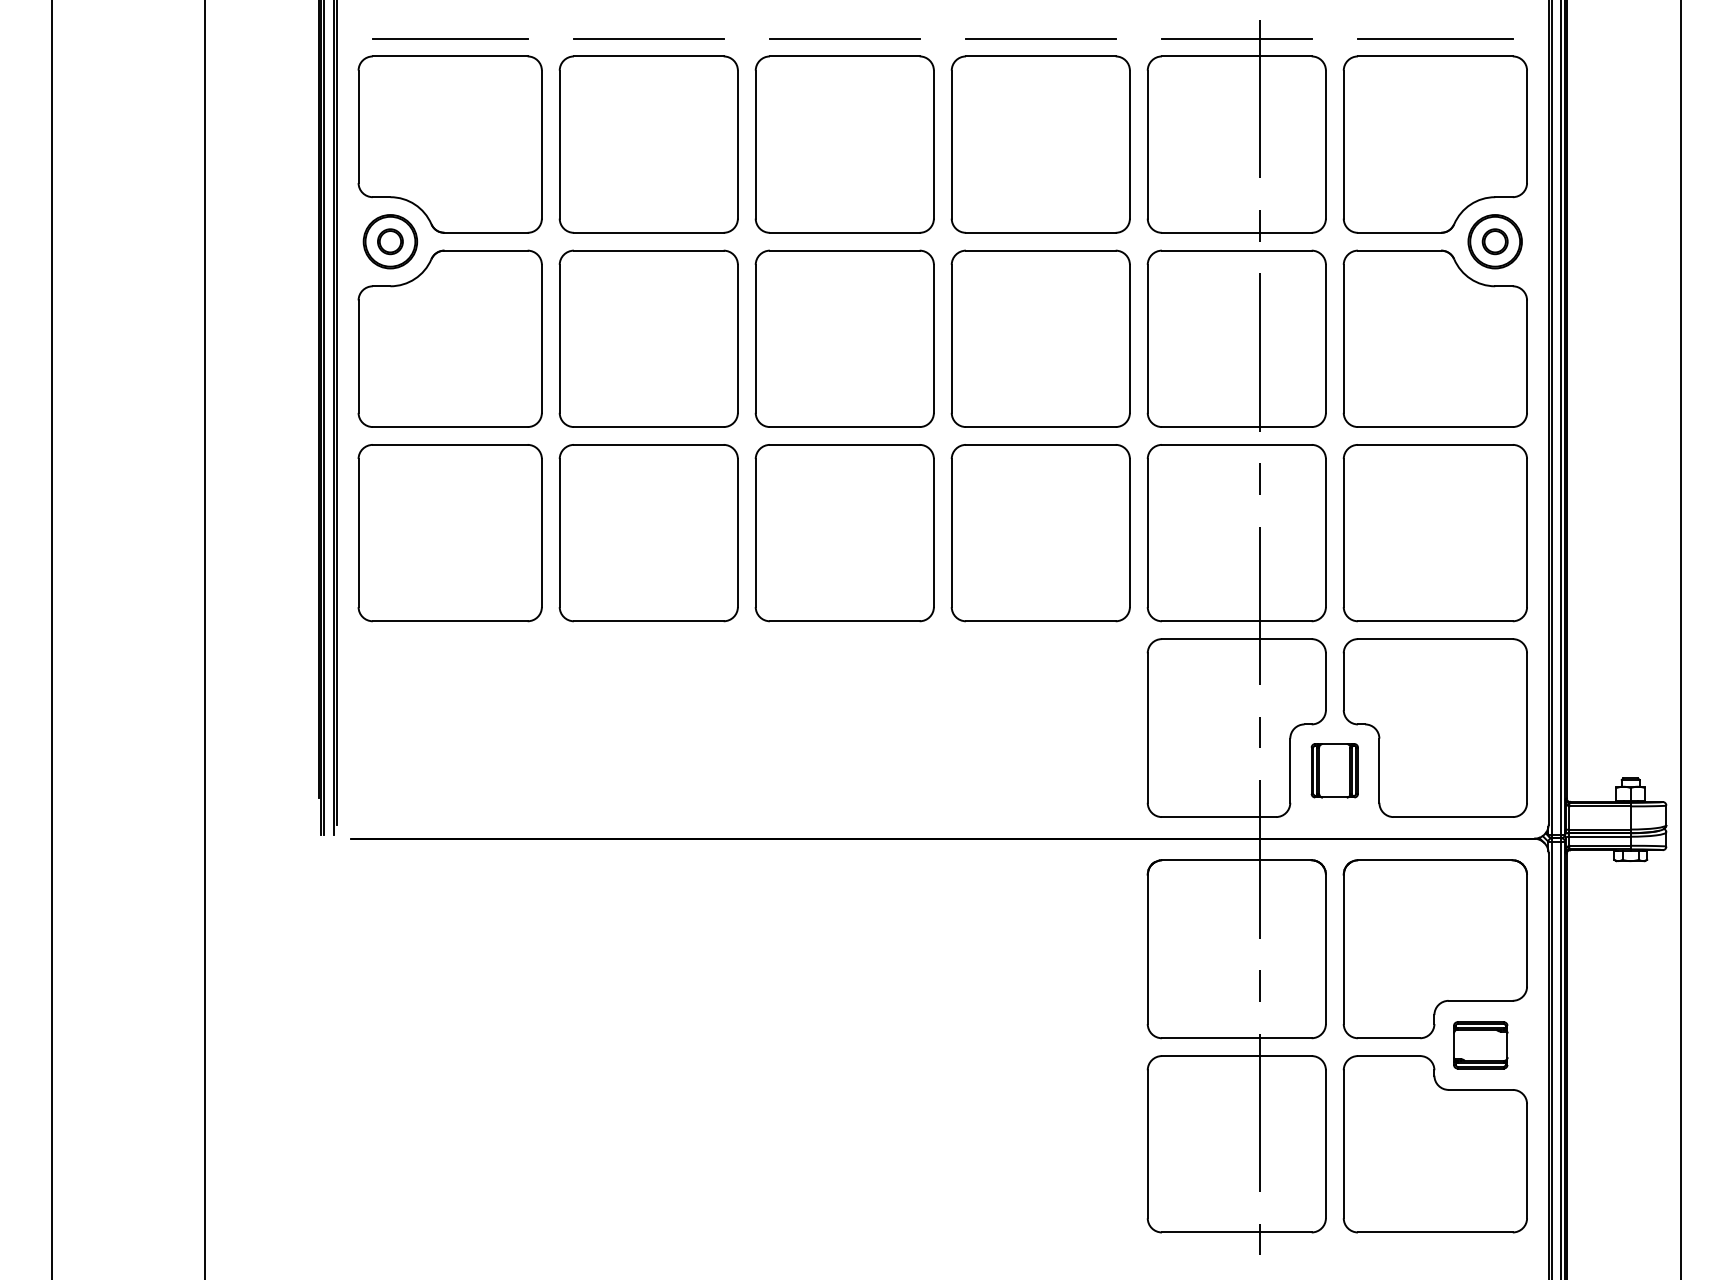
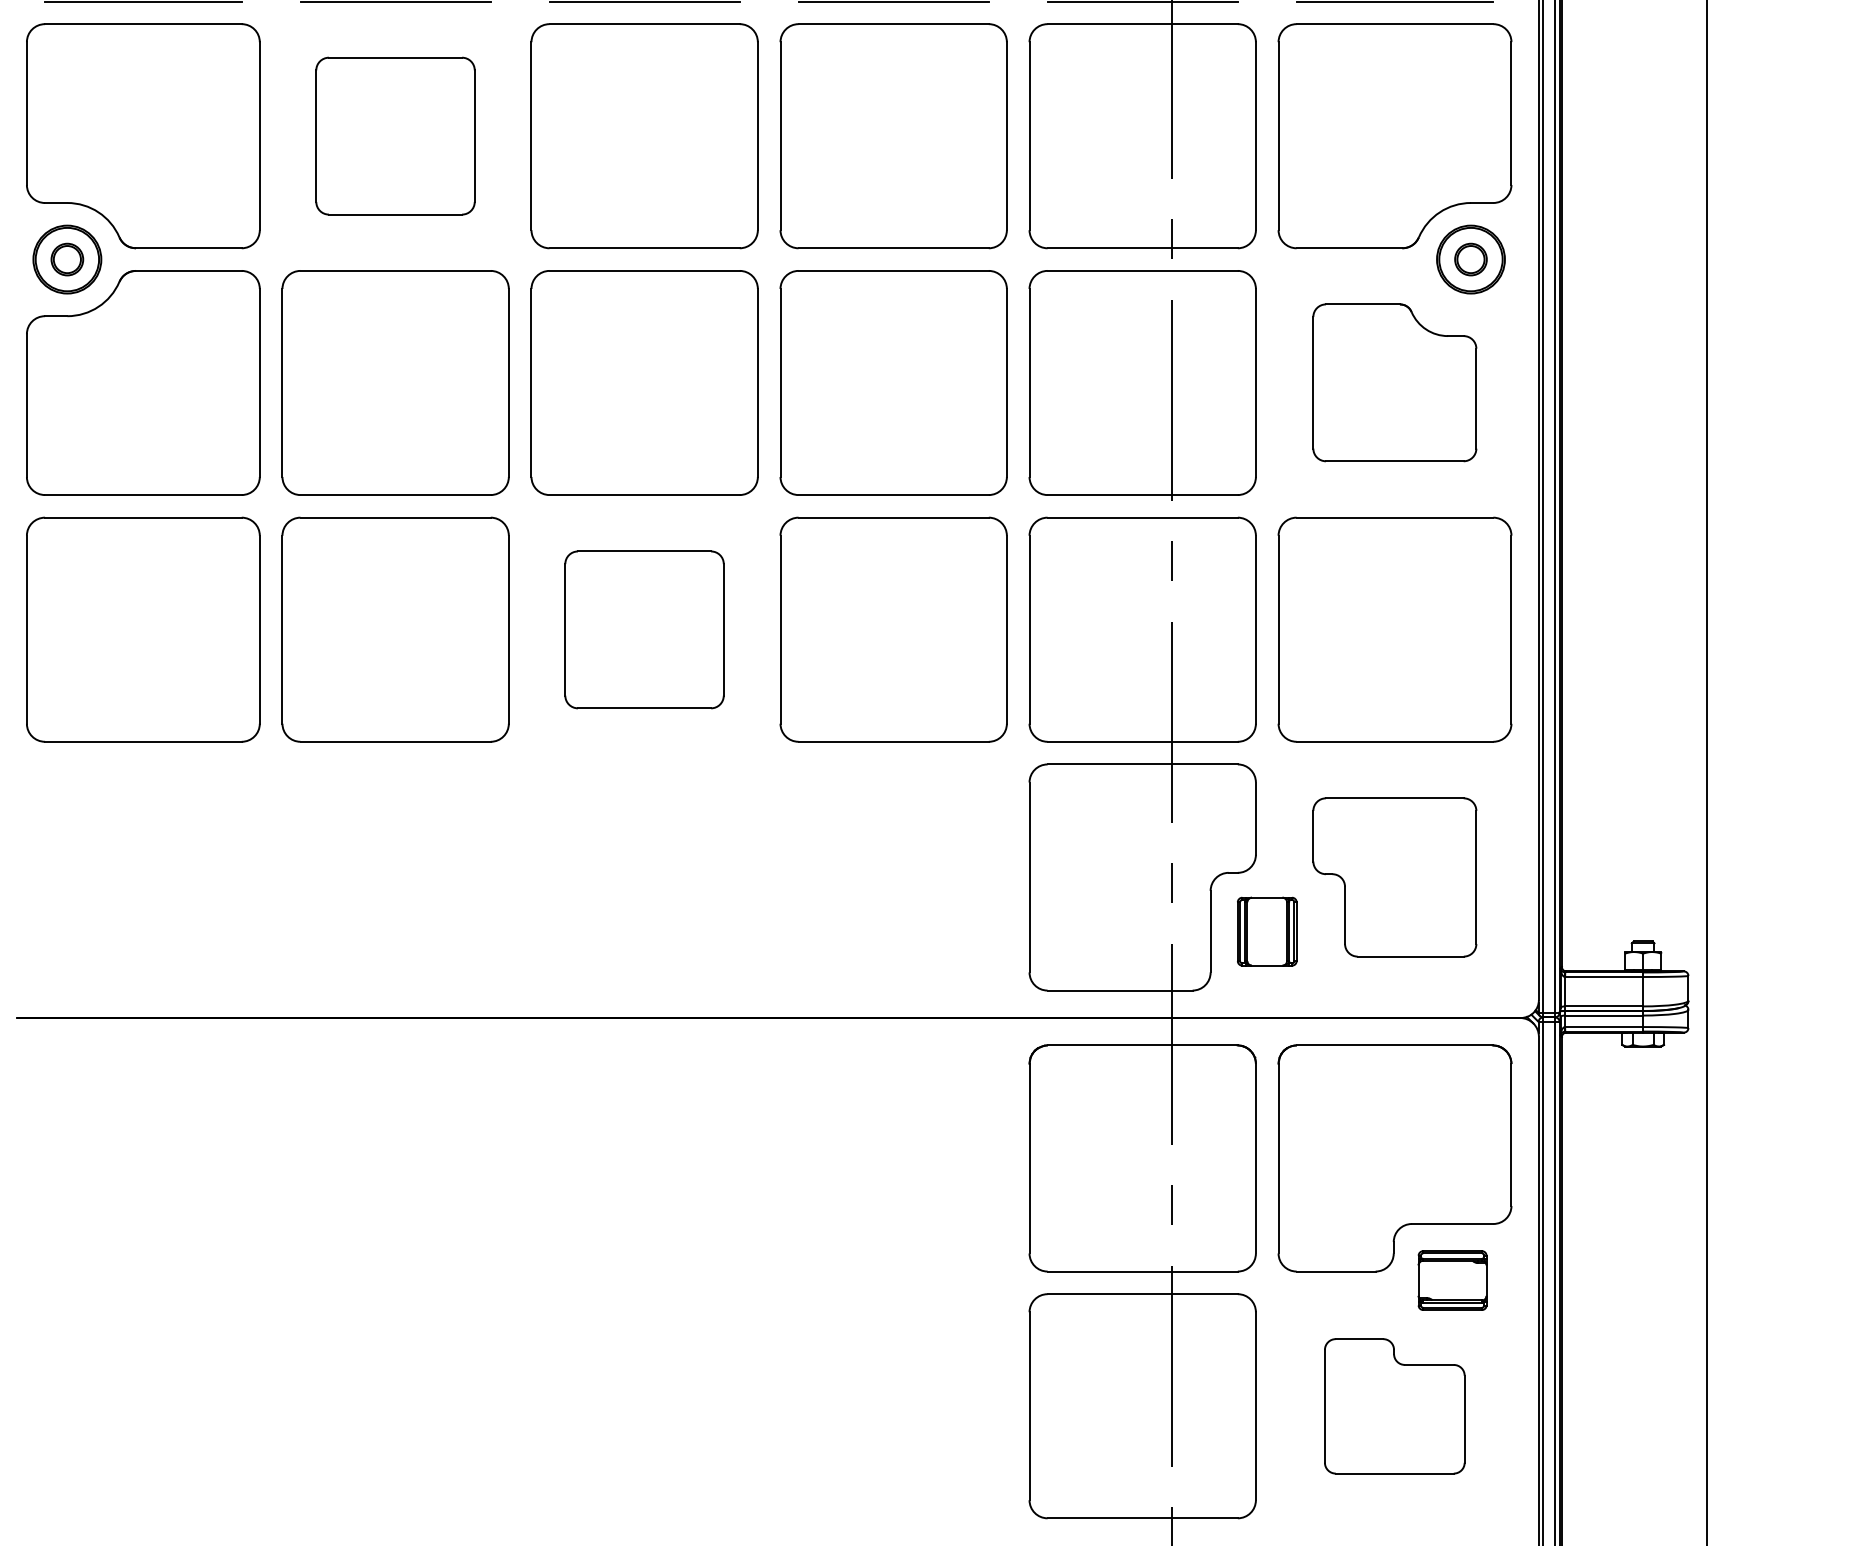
part: (648, 144) -> (395, 136), size x0.7
part: (1434, 338) -> (1393, 382), size x0.7
part: (844, 533) -> (644, 630), size x0.7
part: (1434, 727) -> (1393, 876), size x0.7
part: (1434, 1144) -> (1393, 1406), size x0.6

